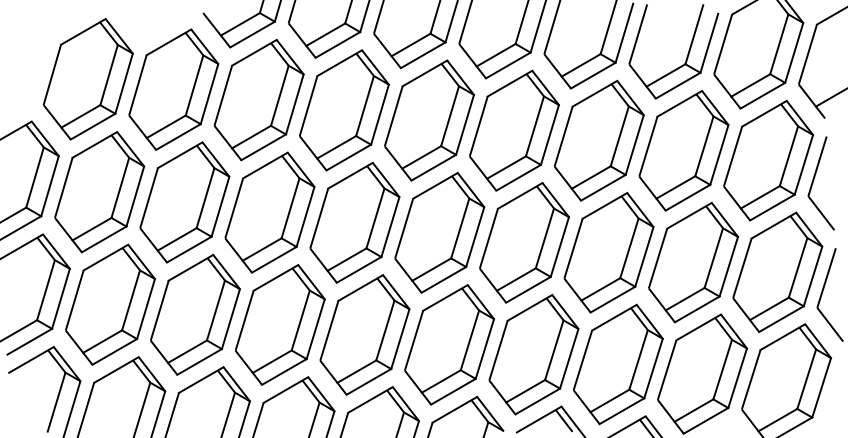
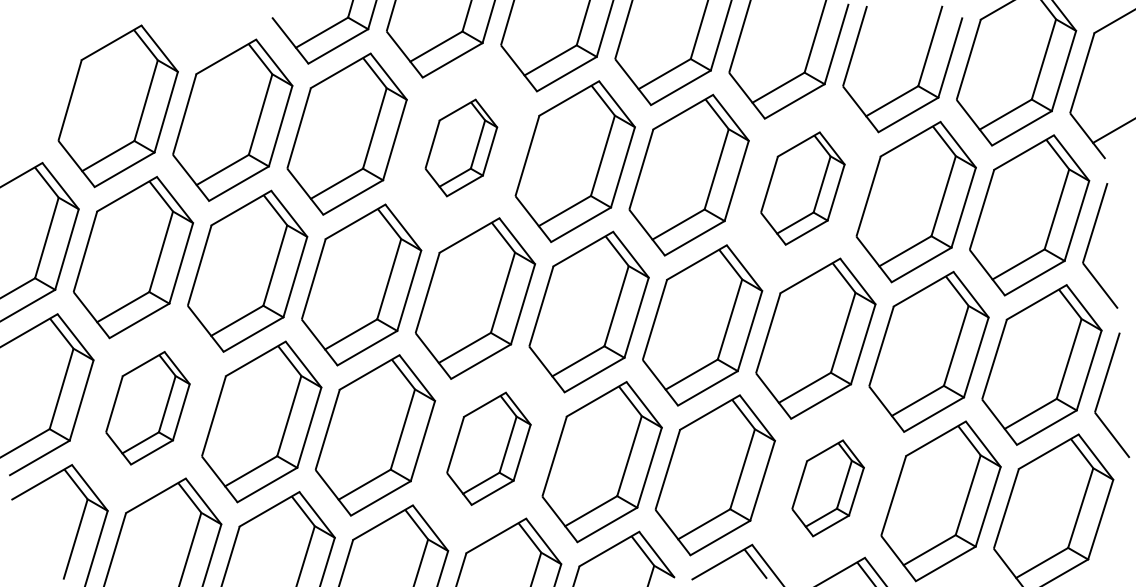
part: (344, 110) -> (461, 148), size x0.6
part: (599, 140) -> (803, 188), size x0.7
part: (110, 304) -> (148, 408), size x0.7
part: (364, 334) -> (488, 448), size x0.7
part: (617, 364) -> (827, 488), size x0.6

